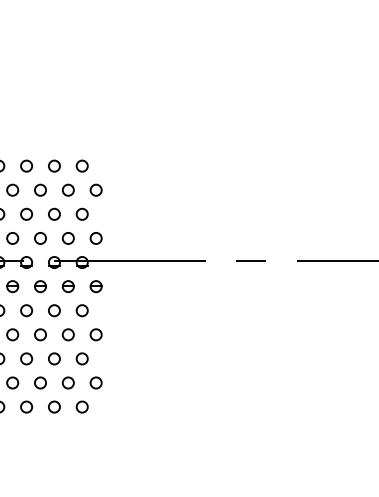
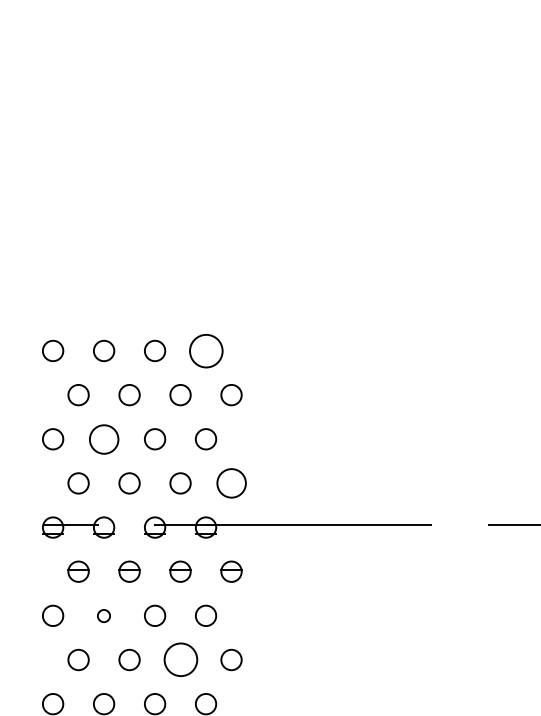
circle: (81, 165) -> (204, 349), size x1.6
circle: (26, 213) -> (103, 437), size x1.4
circle: (95, 238) -> (230, 483), size x1.4
circle: (26, 310) -> (103, 615), size x0.6
circle: (67, 334) -> (178, 659), size x1.6

